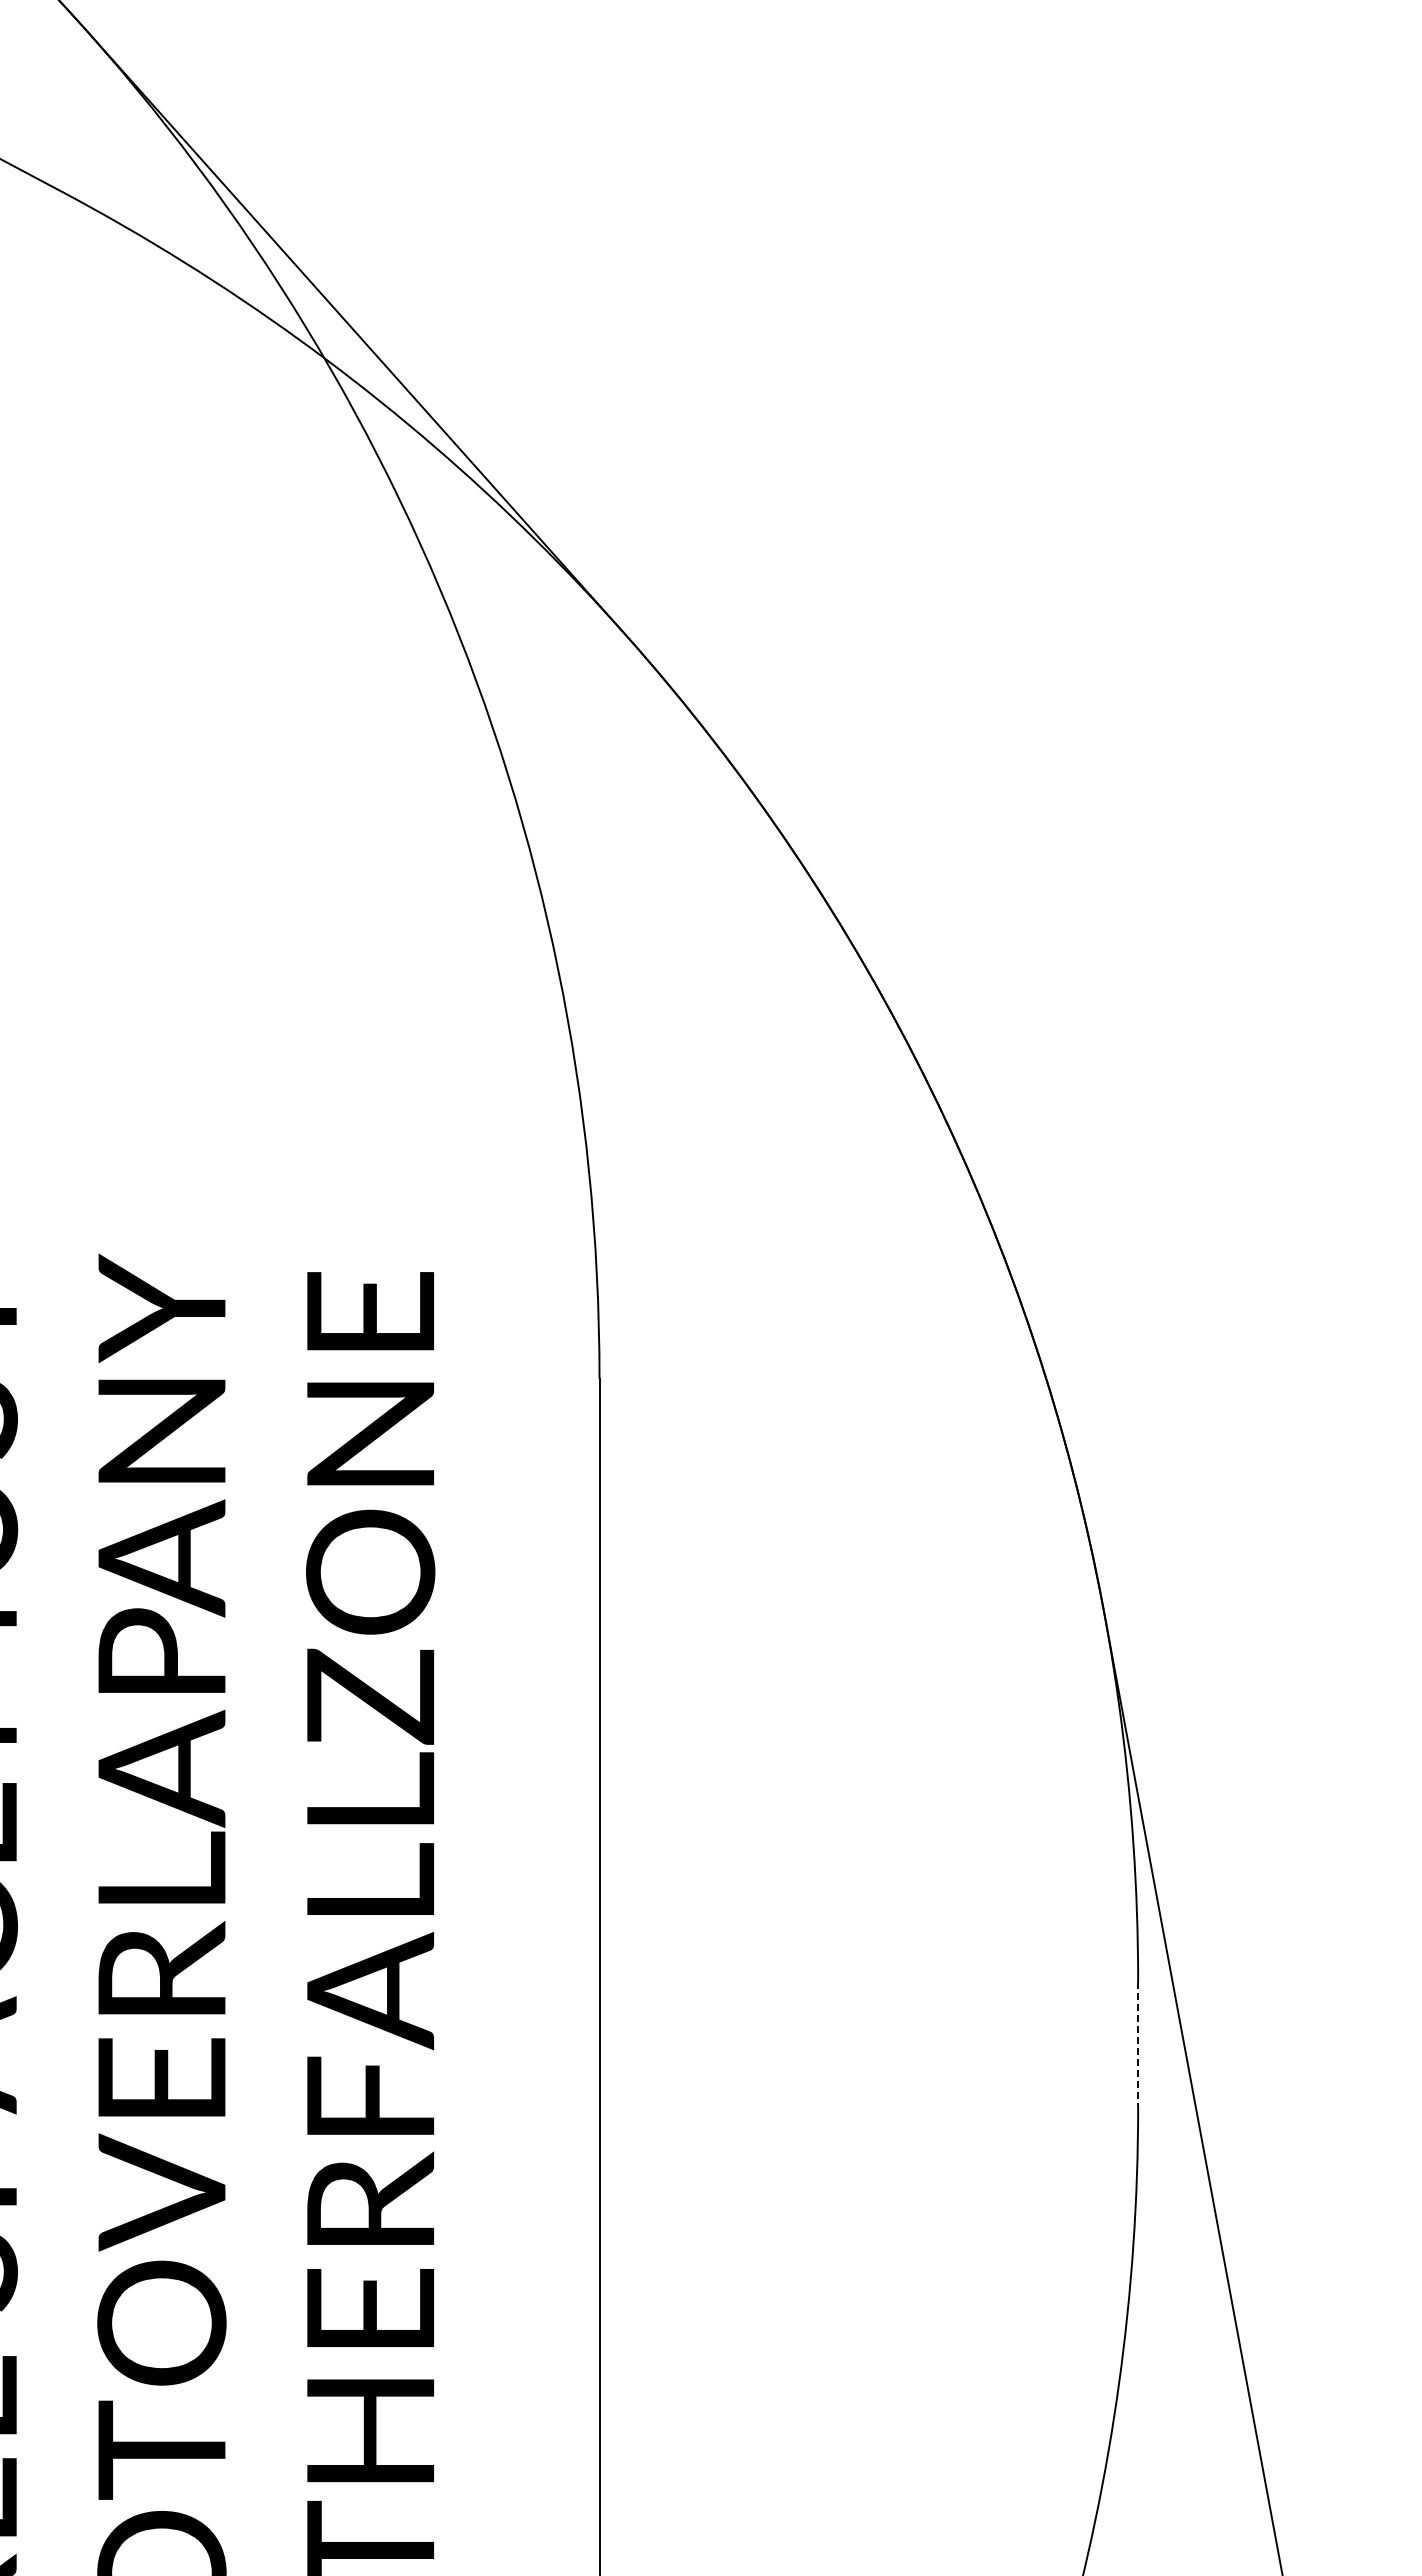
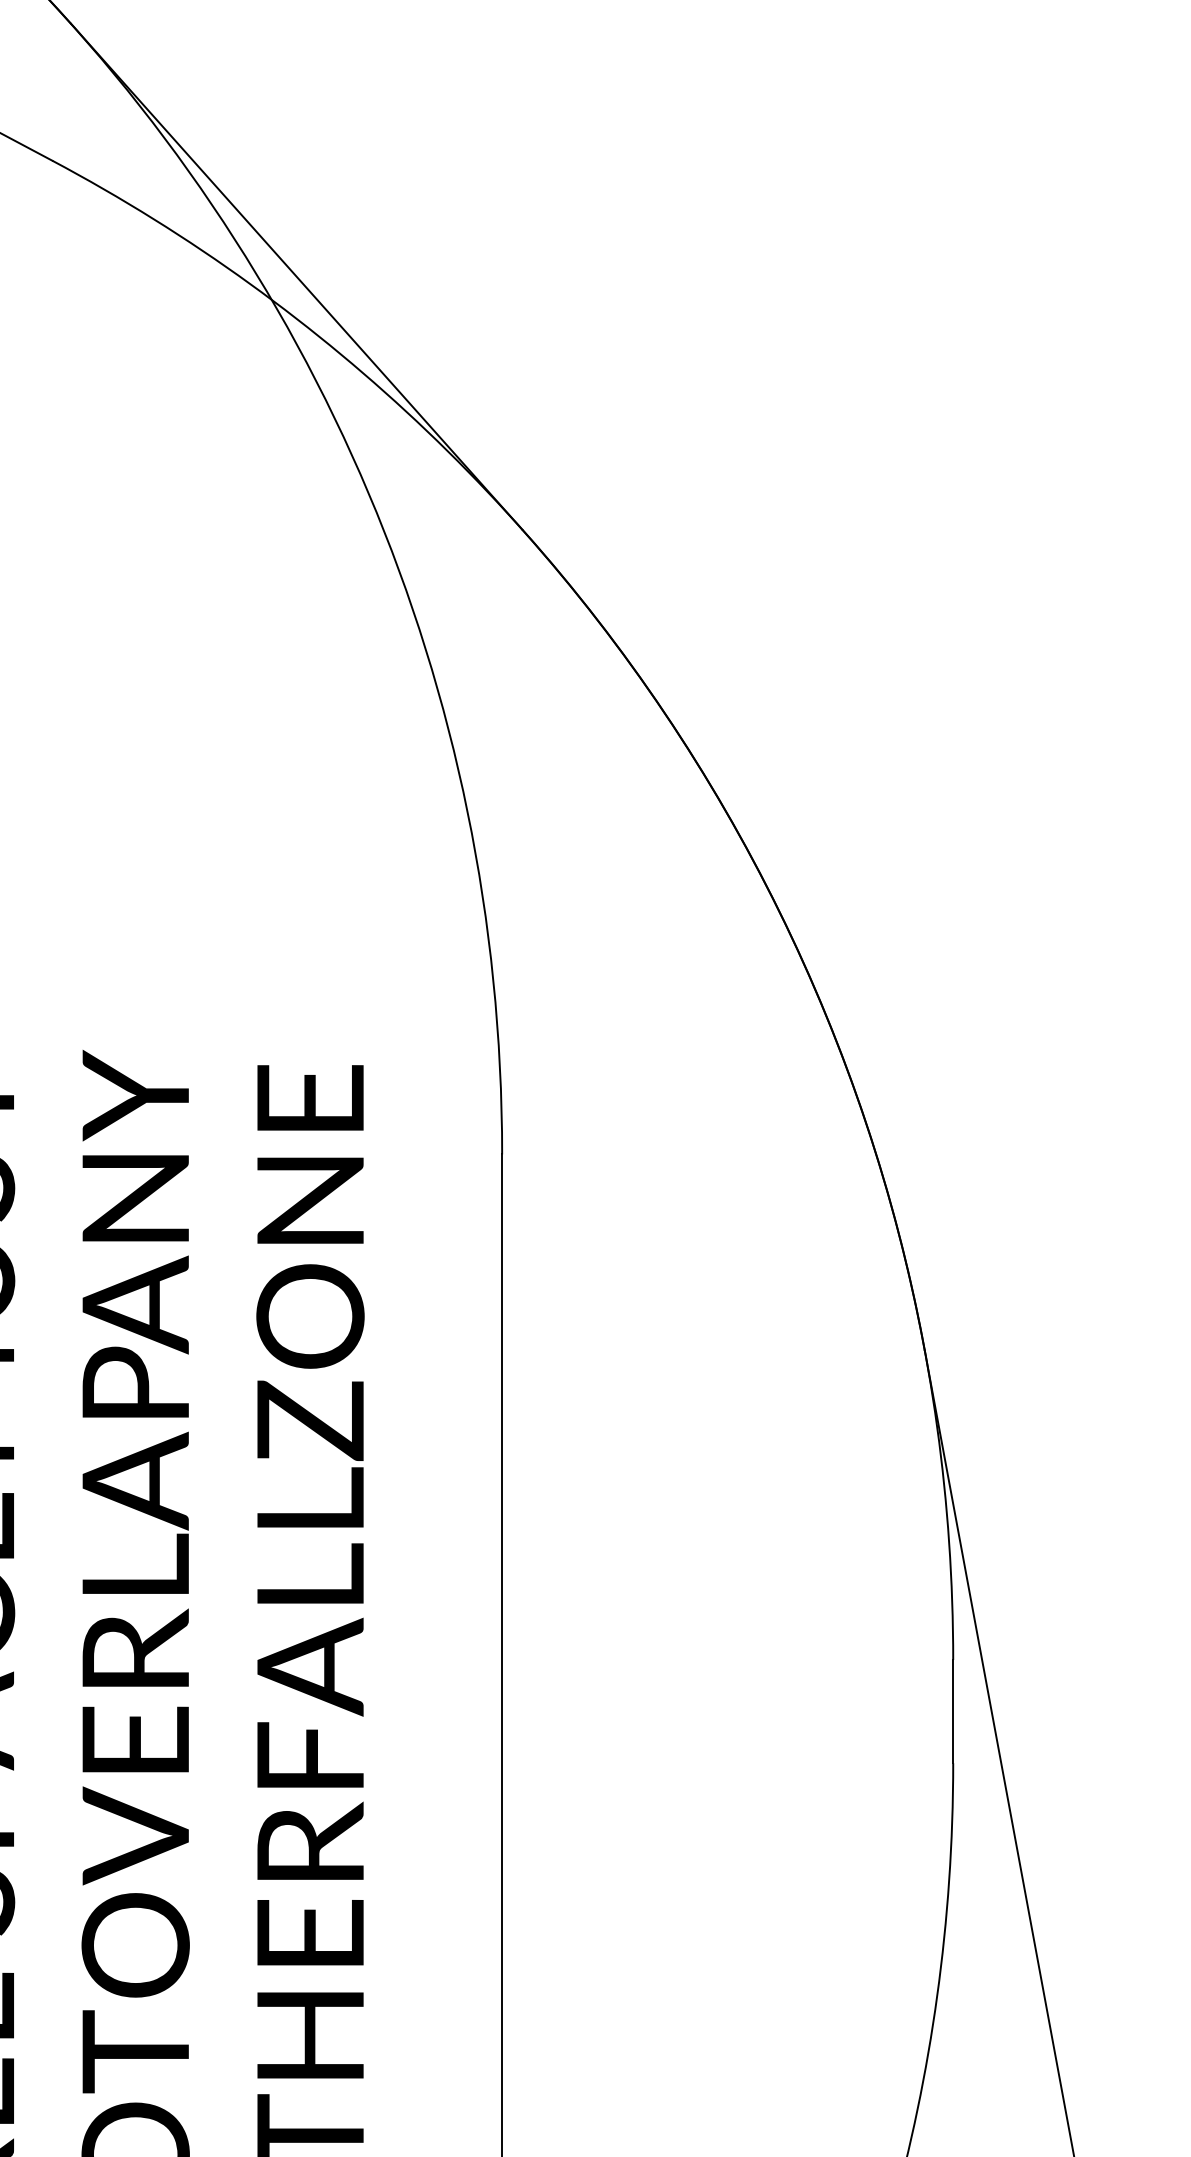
line: (1138, 2044) -> (953, 1711), dashed -> solid

